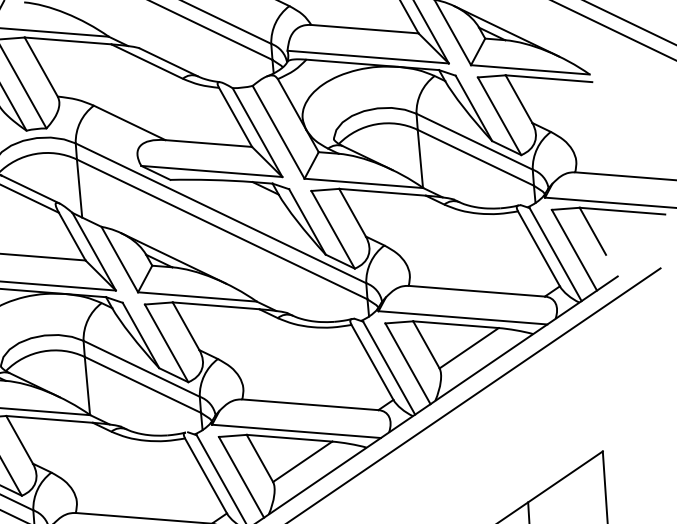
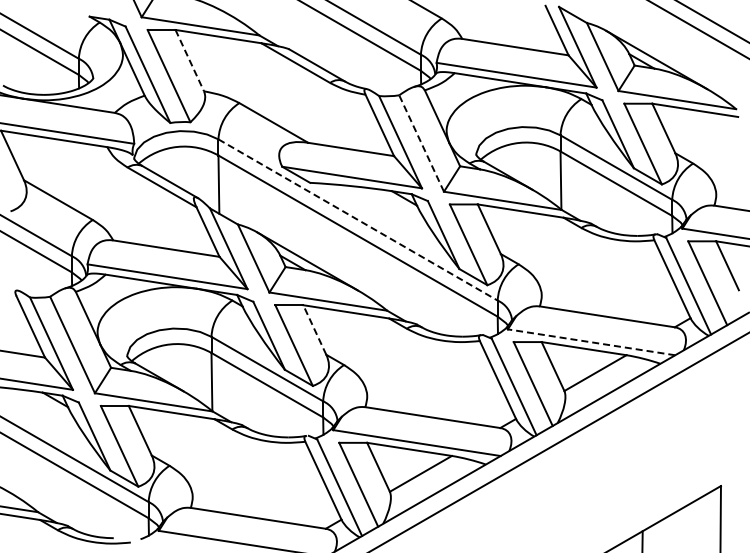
line: (40, 66) -> (189, 60), solid -> dashed
line: (278, 132) -> (421, 143), solid -> dashed
line: (221, 213) -> (358, 220), solid -> dashed
line: (462, 318) -> (591, 342), solid -> dashed
line: (185, 325) -> (314, 329), solid -> dashed

